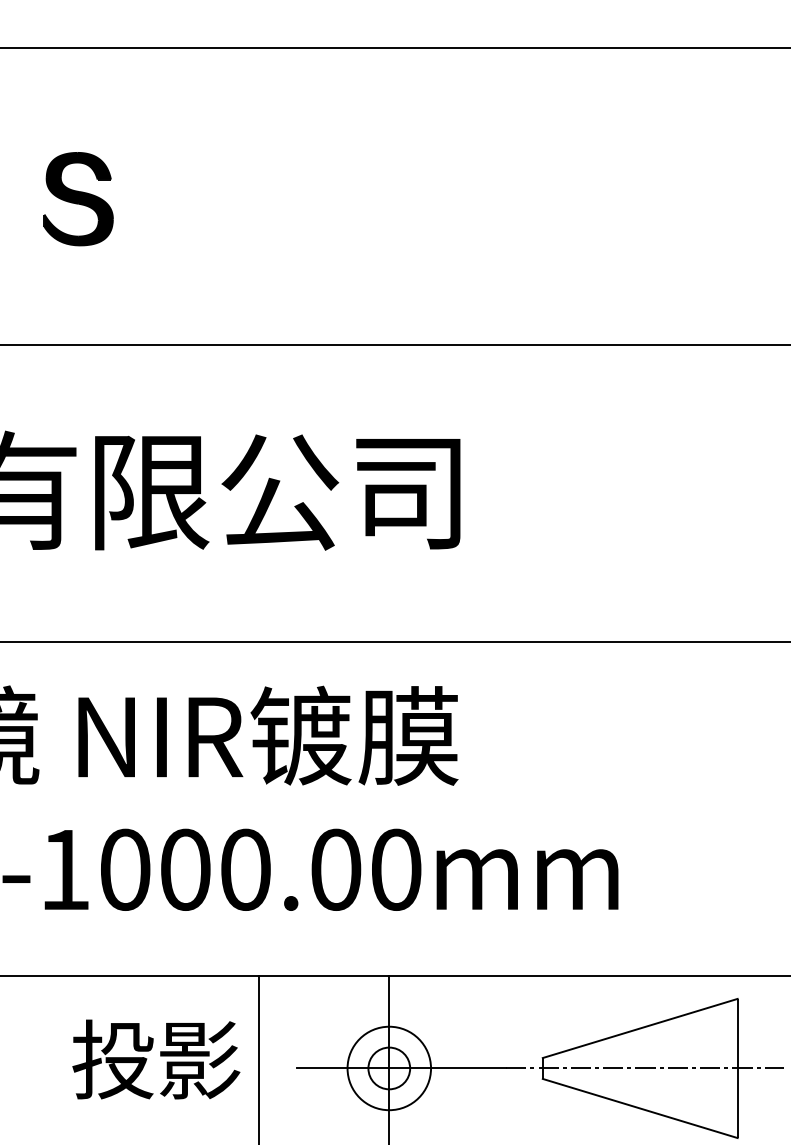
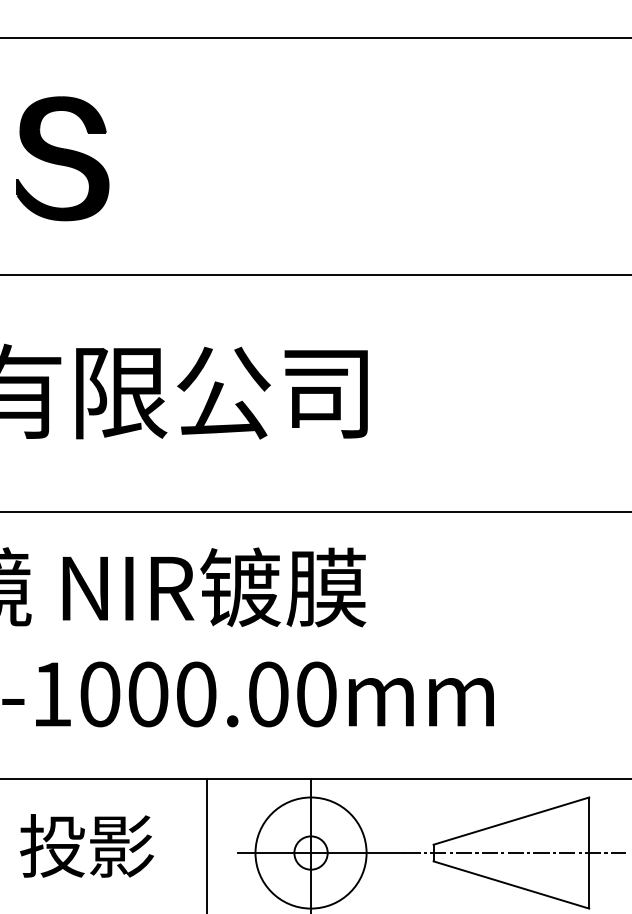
part: (78, 198) -> (62, 158), size x1.67
text: (155, 1059) -> (86, 845), moved
circle: (388, 1067) -> (310, 852), size x1.67

